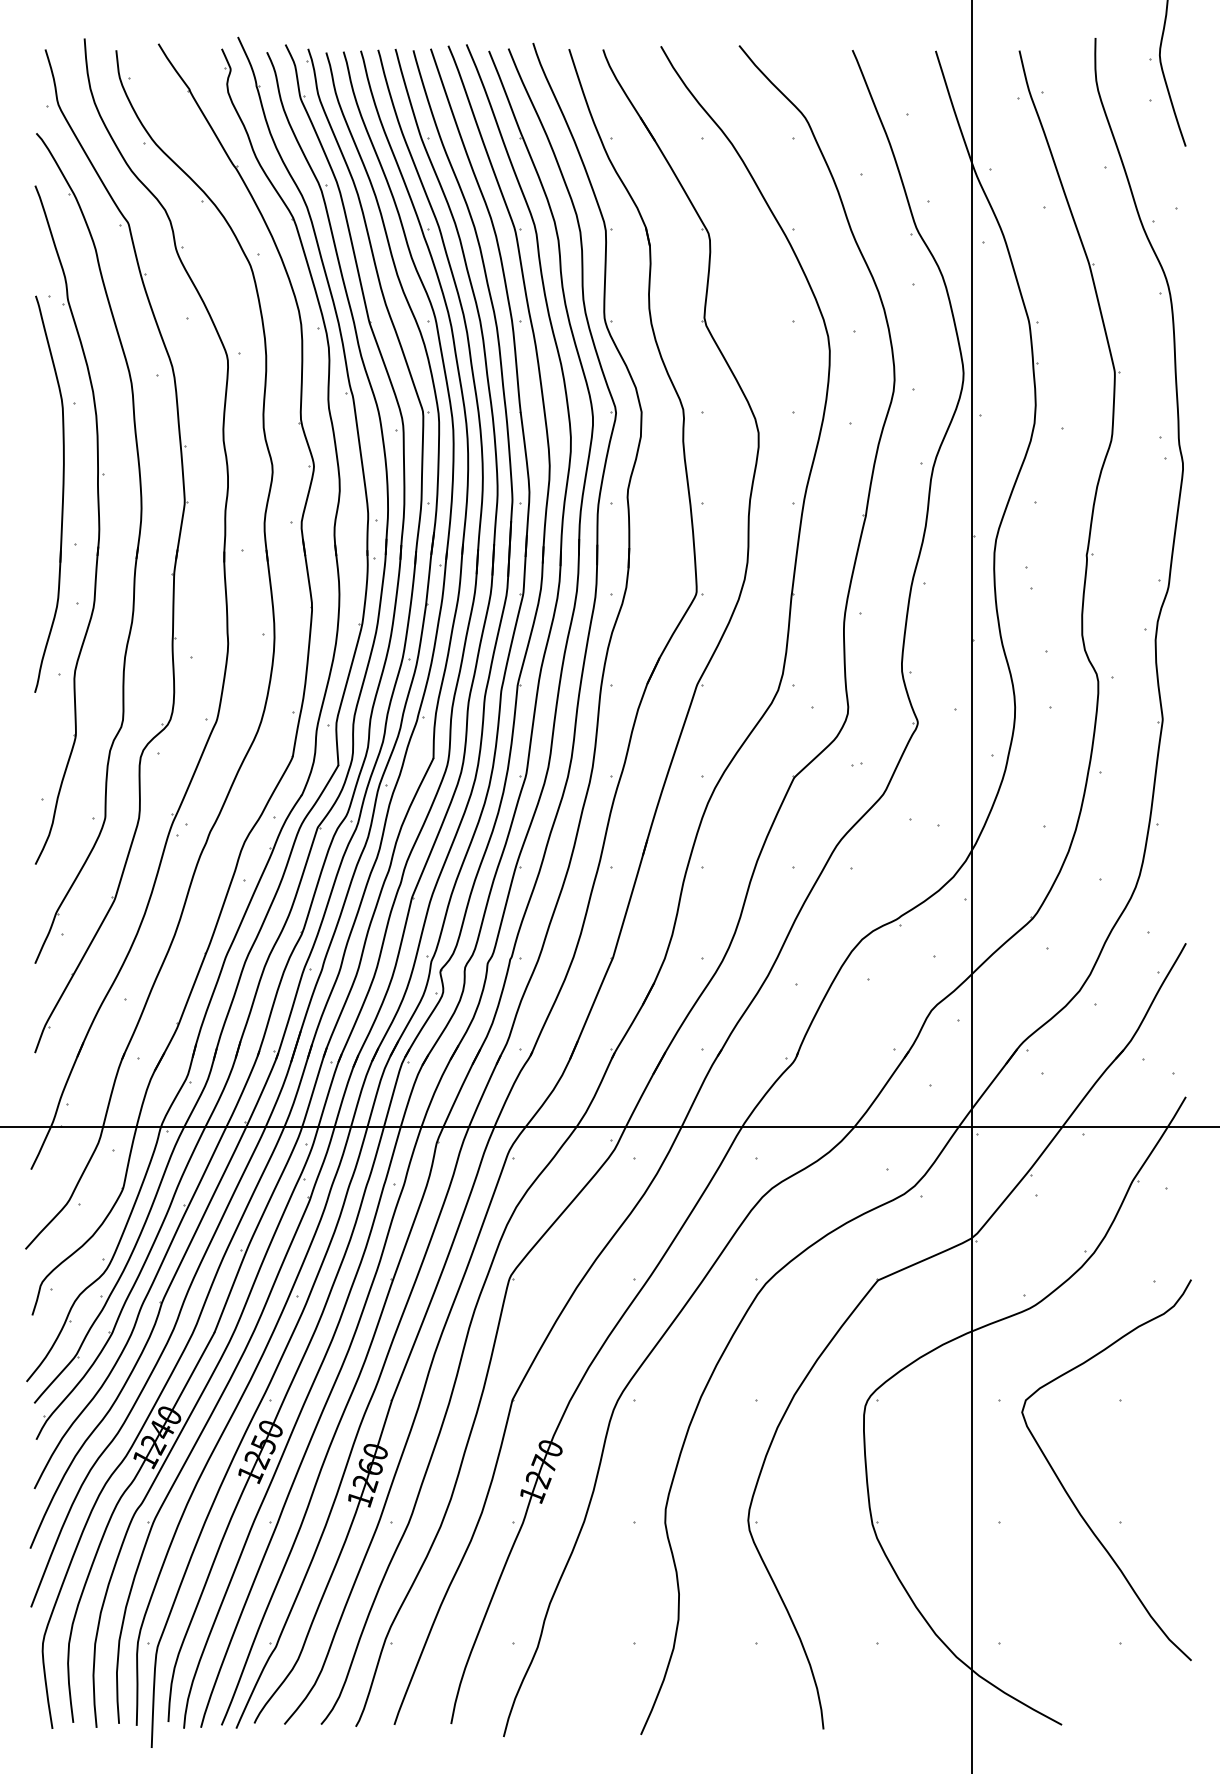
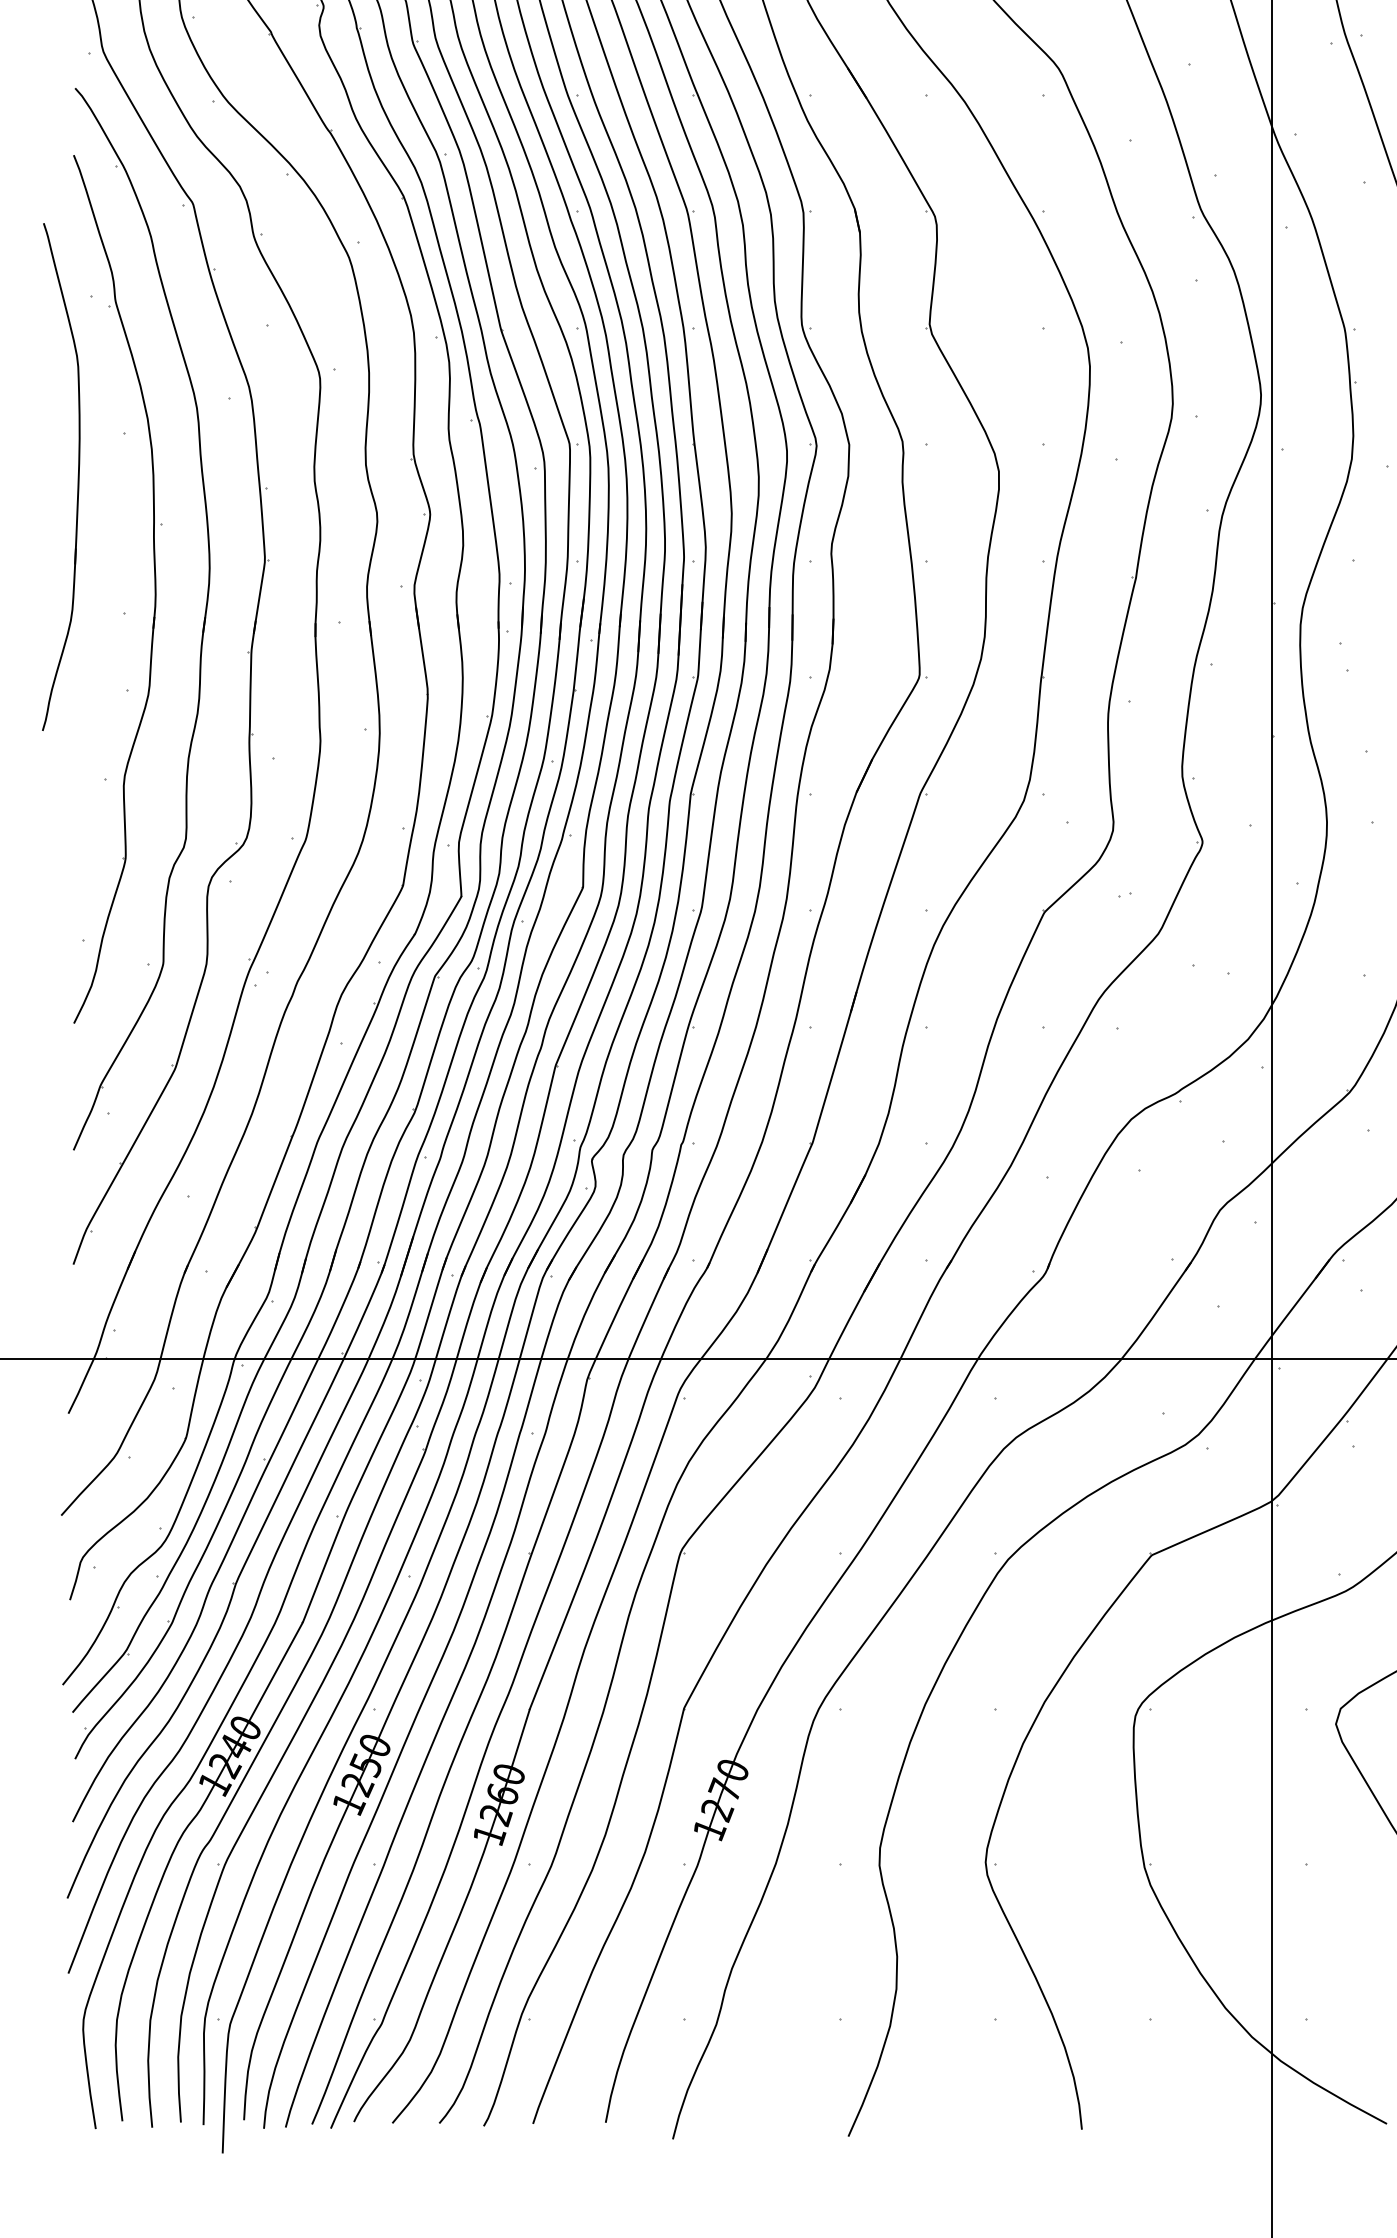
part: (62, 493) -> (77, 475), moved

